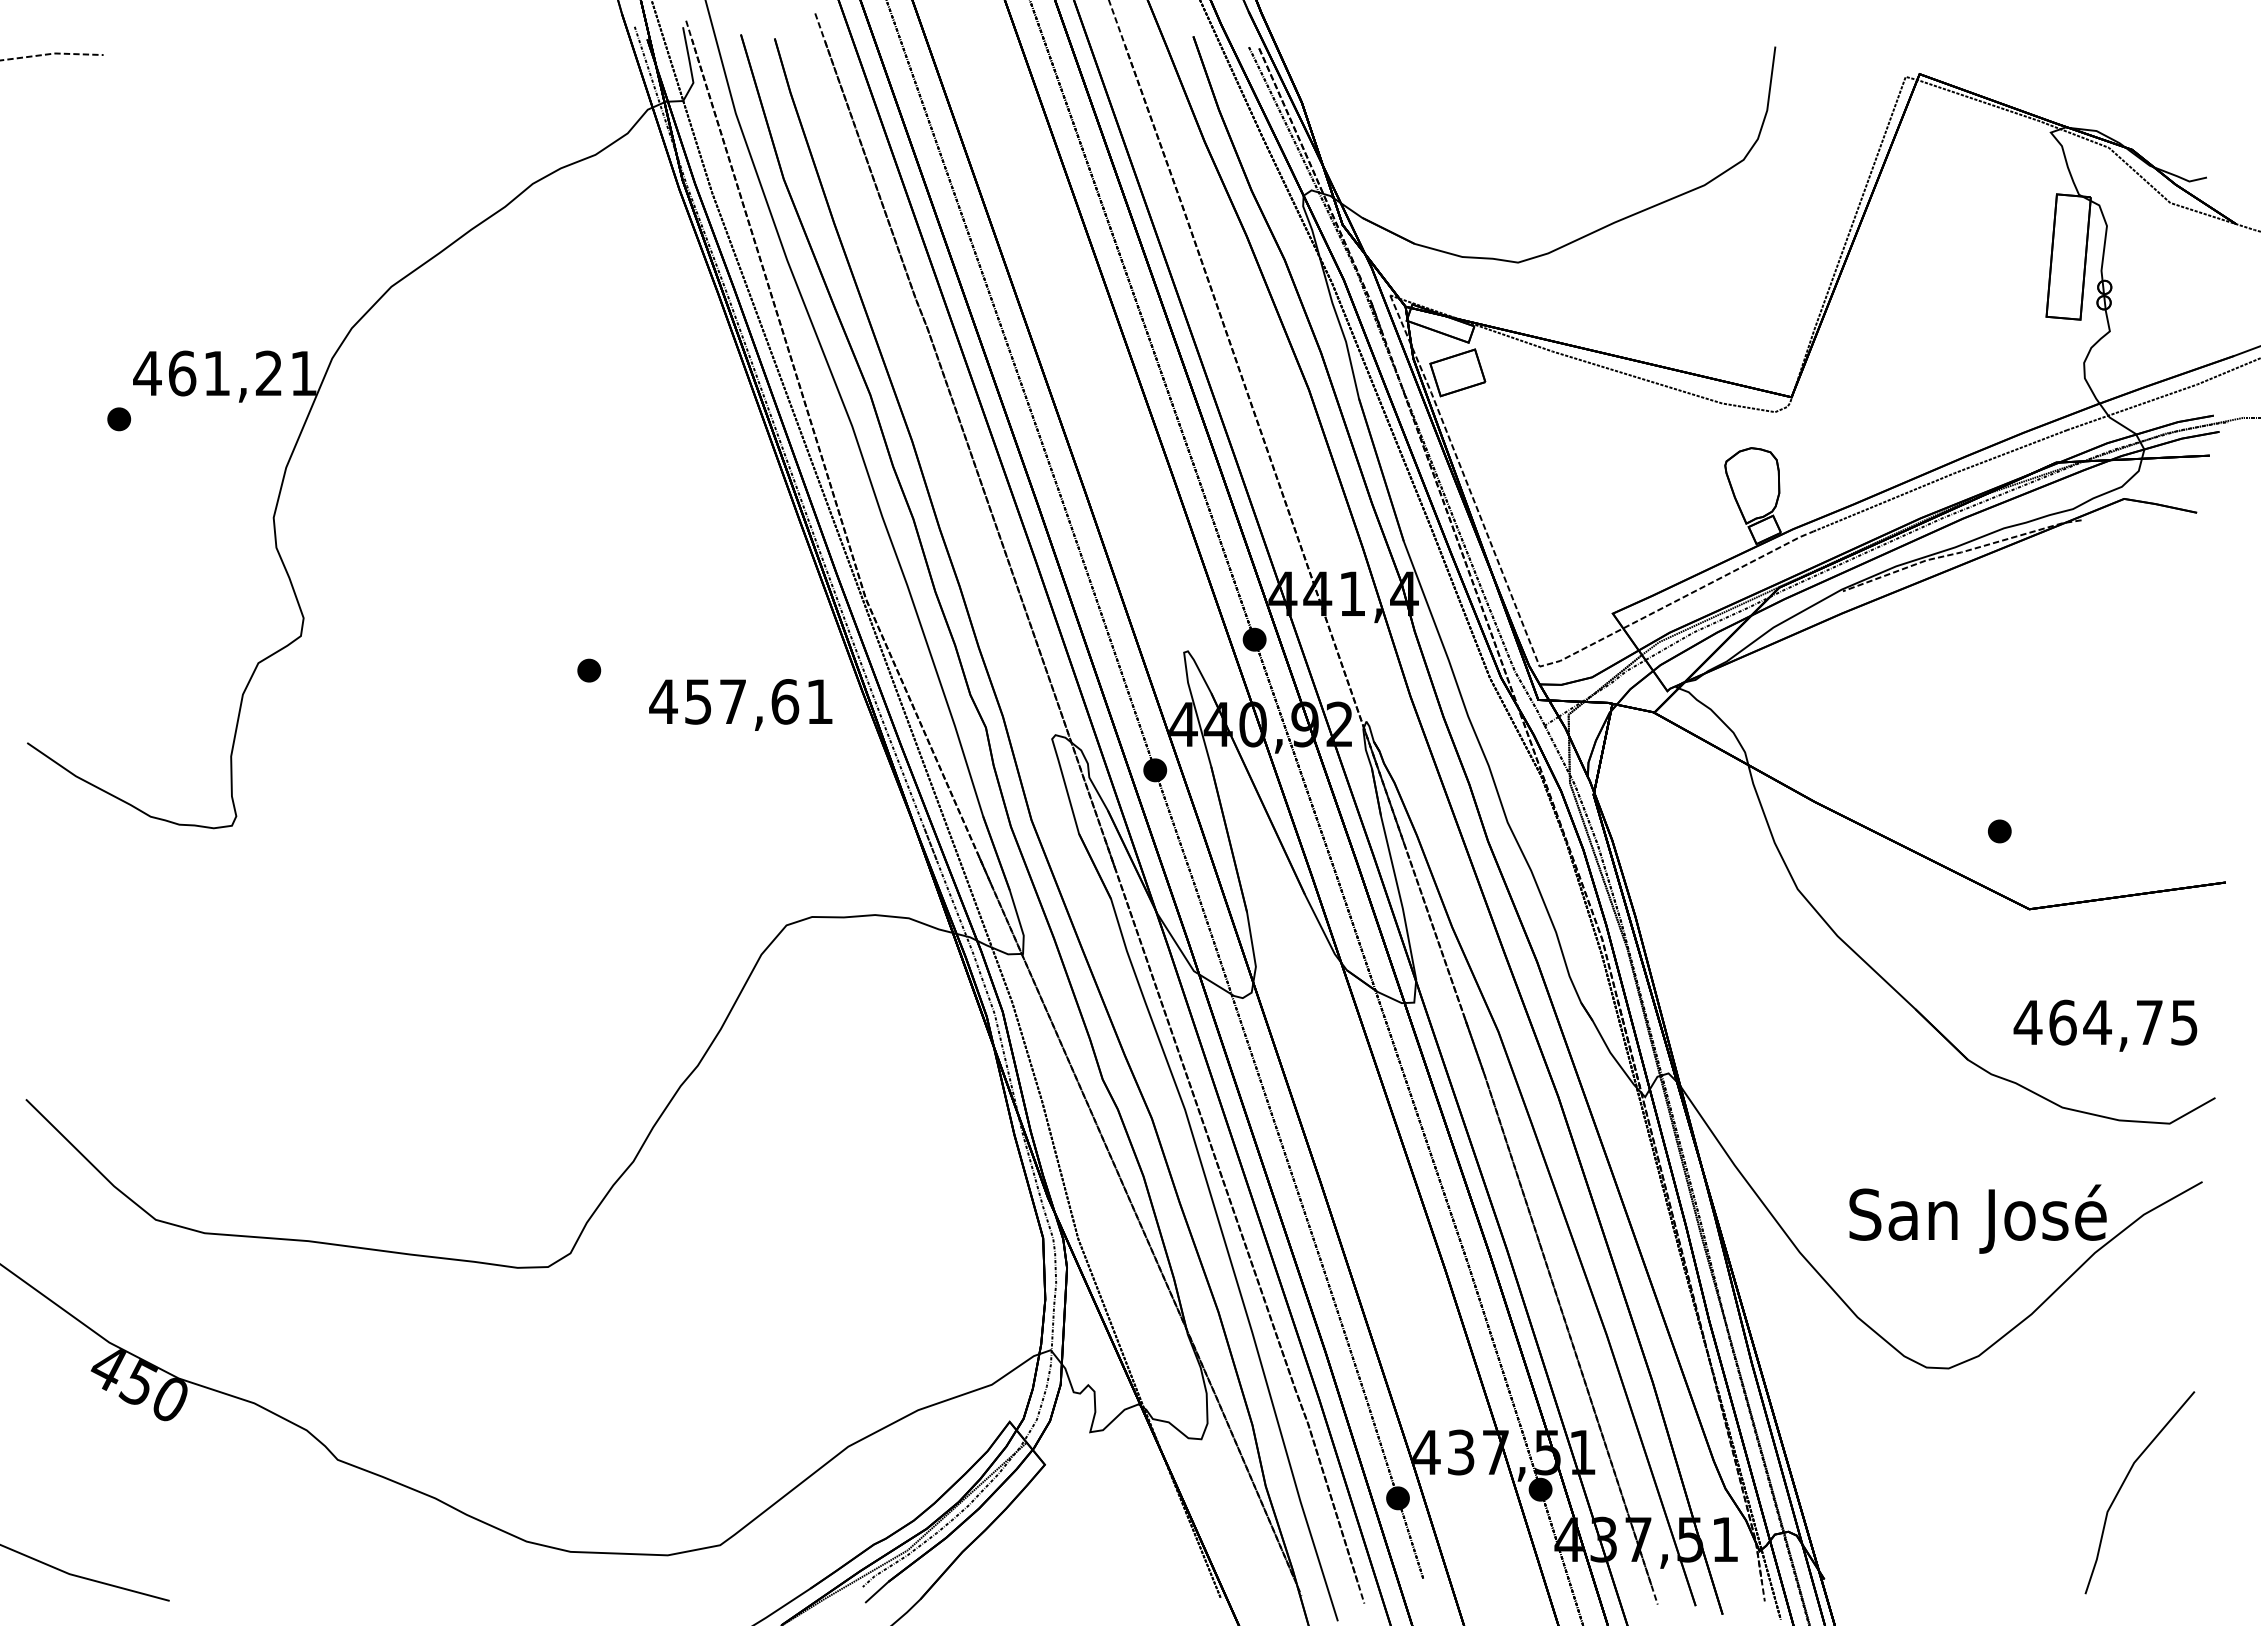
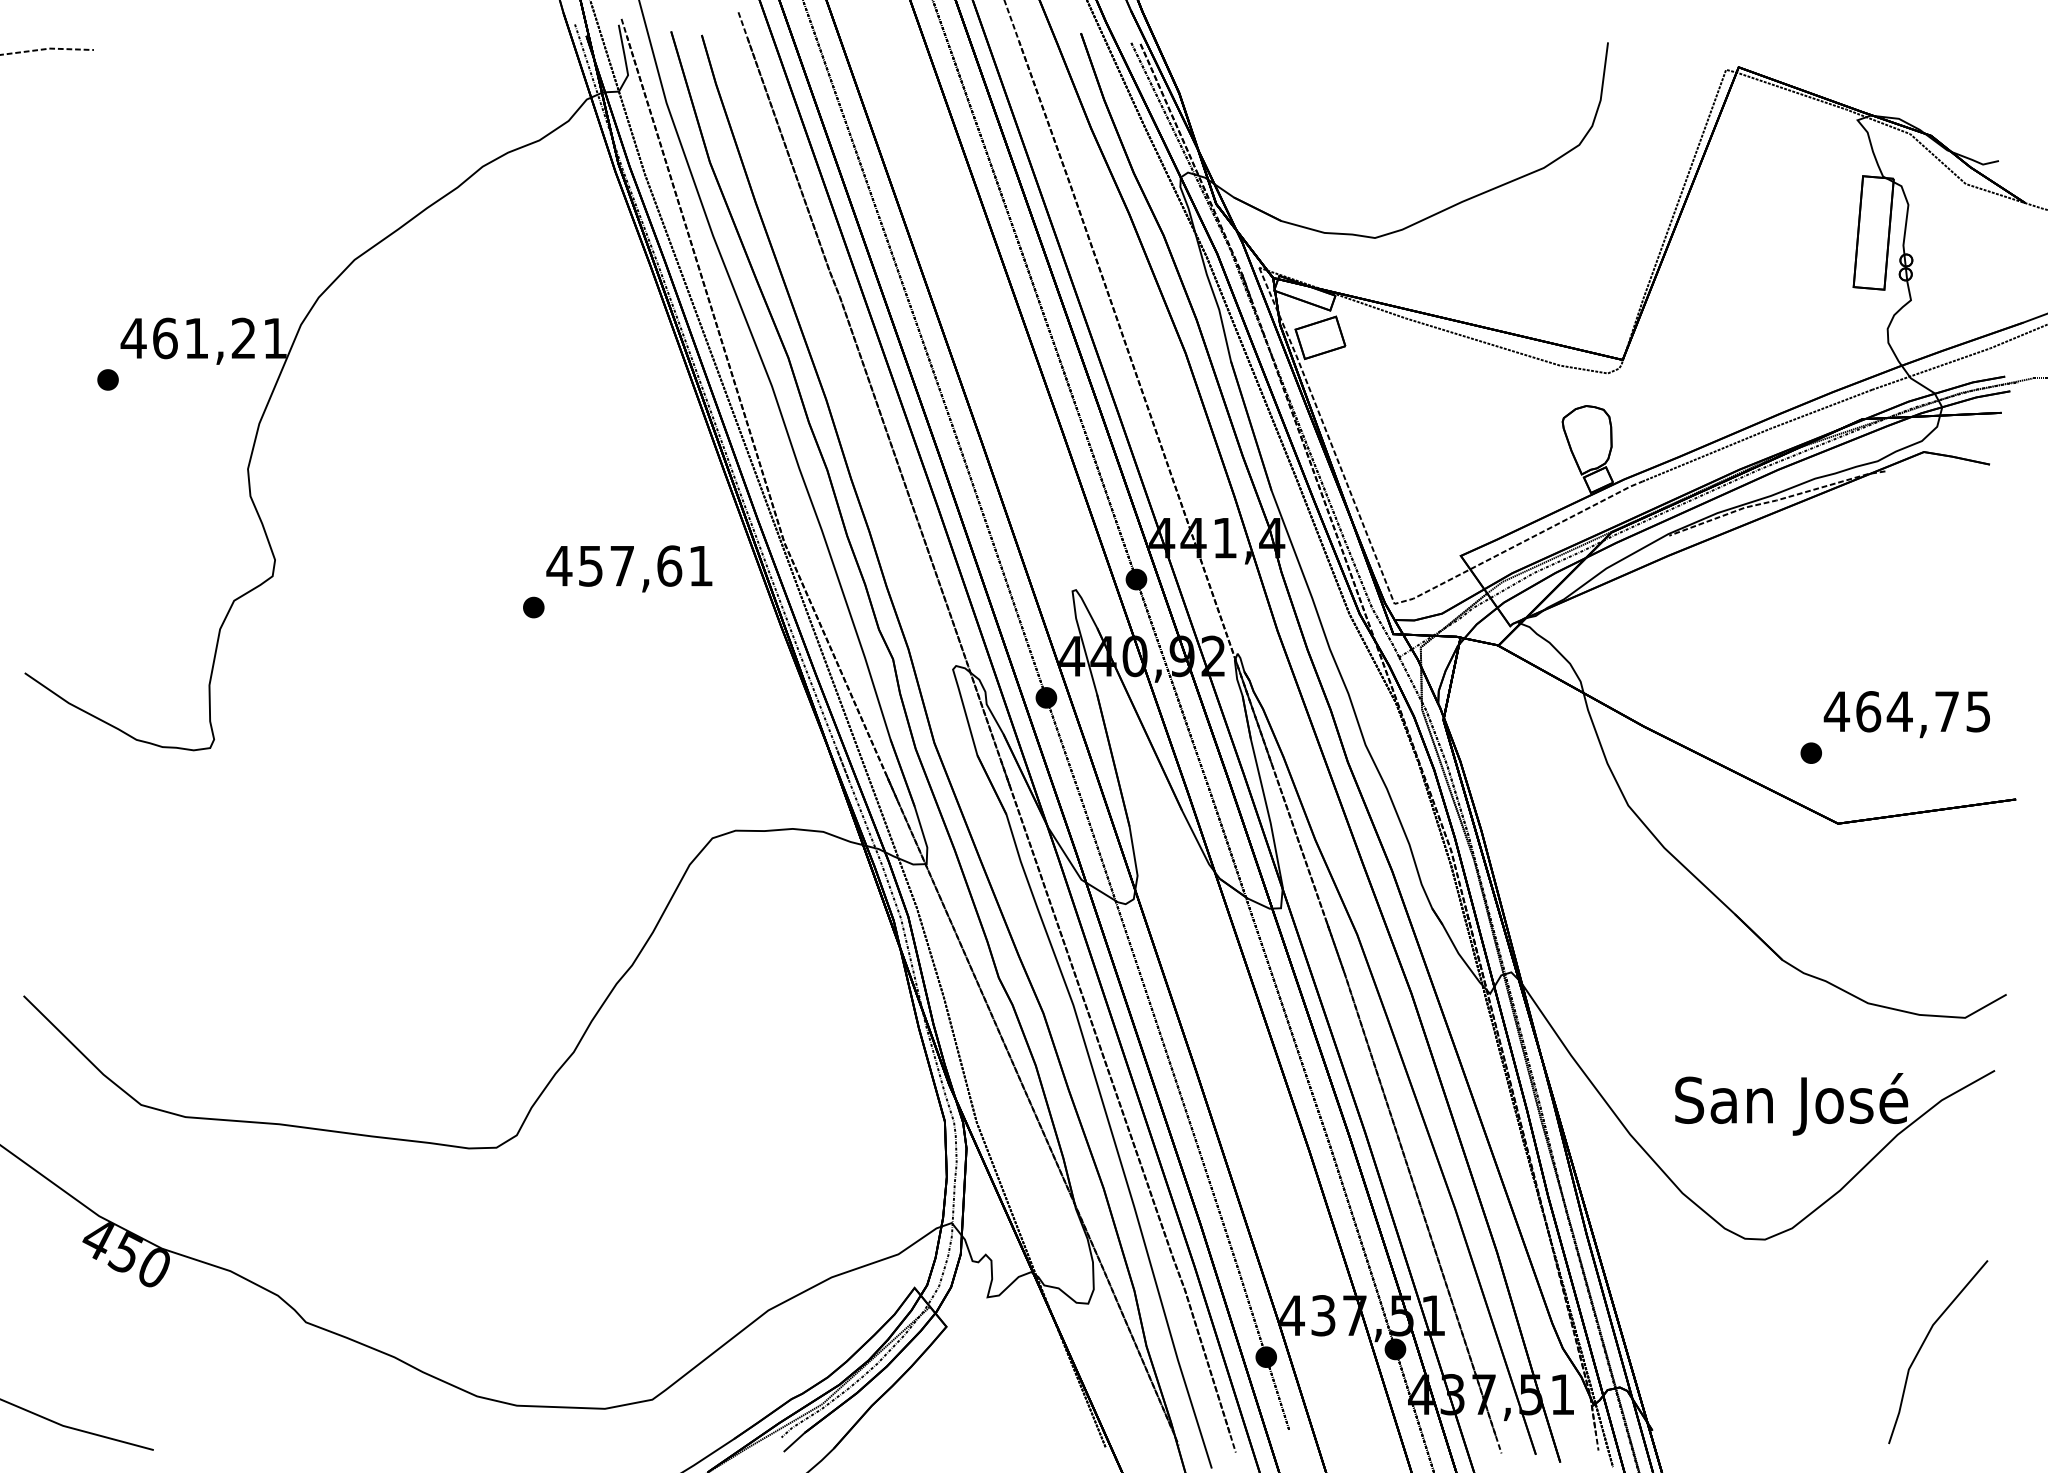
text: (740, 704) -> (629, 568), moved
text: (2105, 1025) -> (1907, 714), moved

